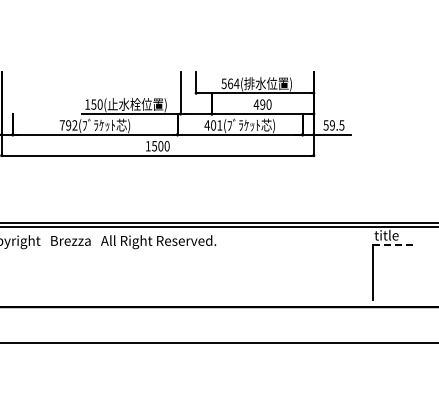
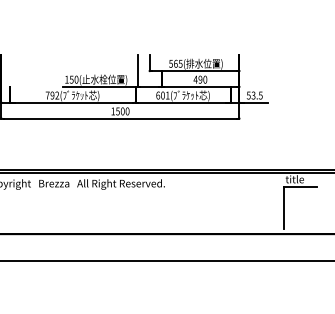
text: (236, 83) -> (180, 63), 564( -> 565(
text: (206, 125) -> (157, 95), 401( -> 601(
text: (331, 125) -> (252, 95), 59.5 -> 53.5
line: (394, 245) -> (300, 187), dashed -> solid

